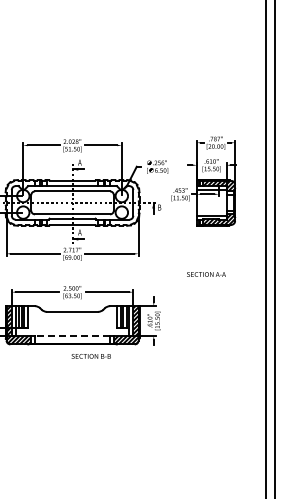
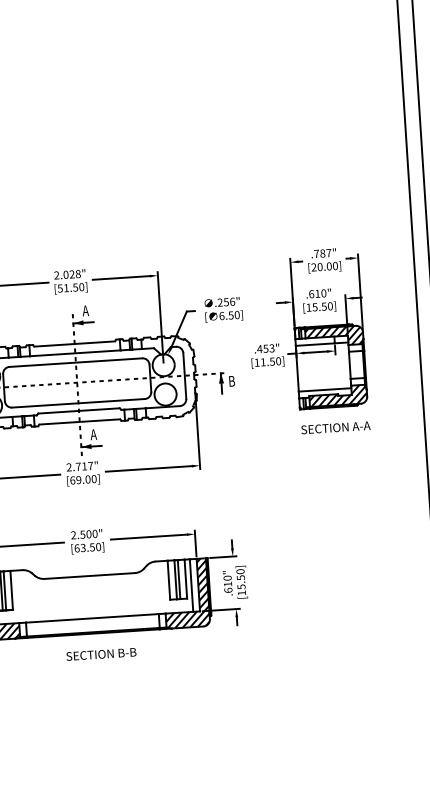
text: (206, 274) -> (336, 427), moved
line: (72, 335) -> (92, 617), dashed -> solid
text: (90, 356) -> (100, 654), moved

